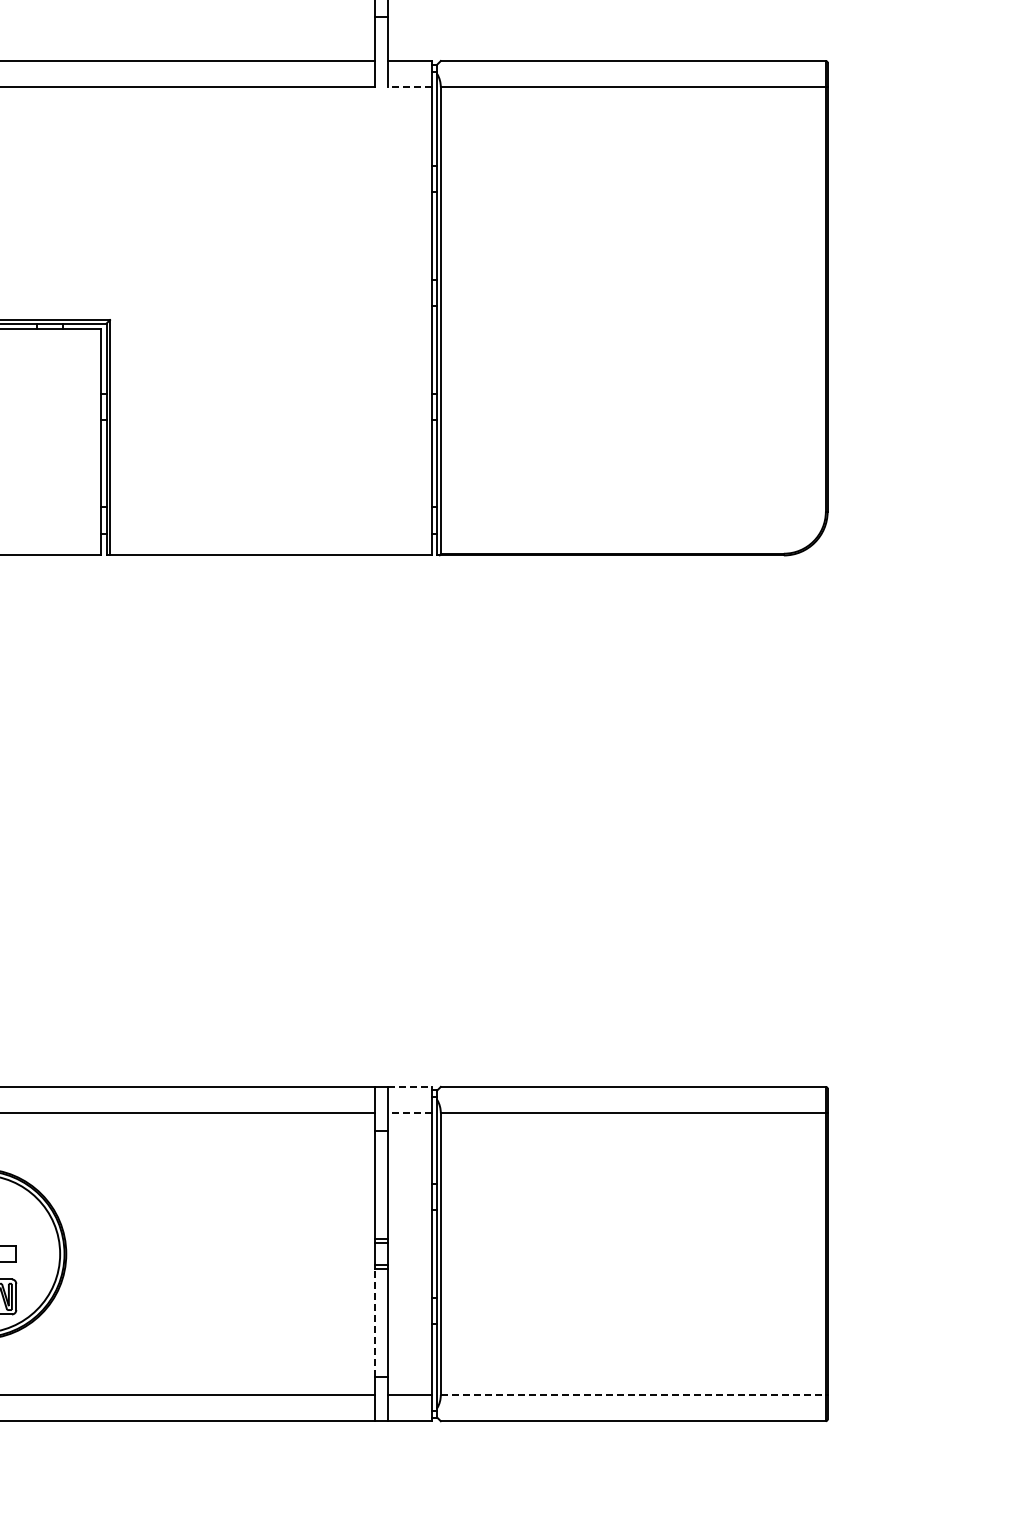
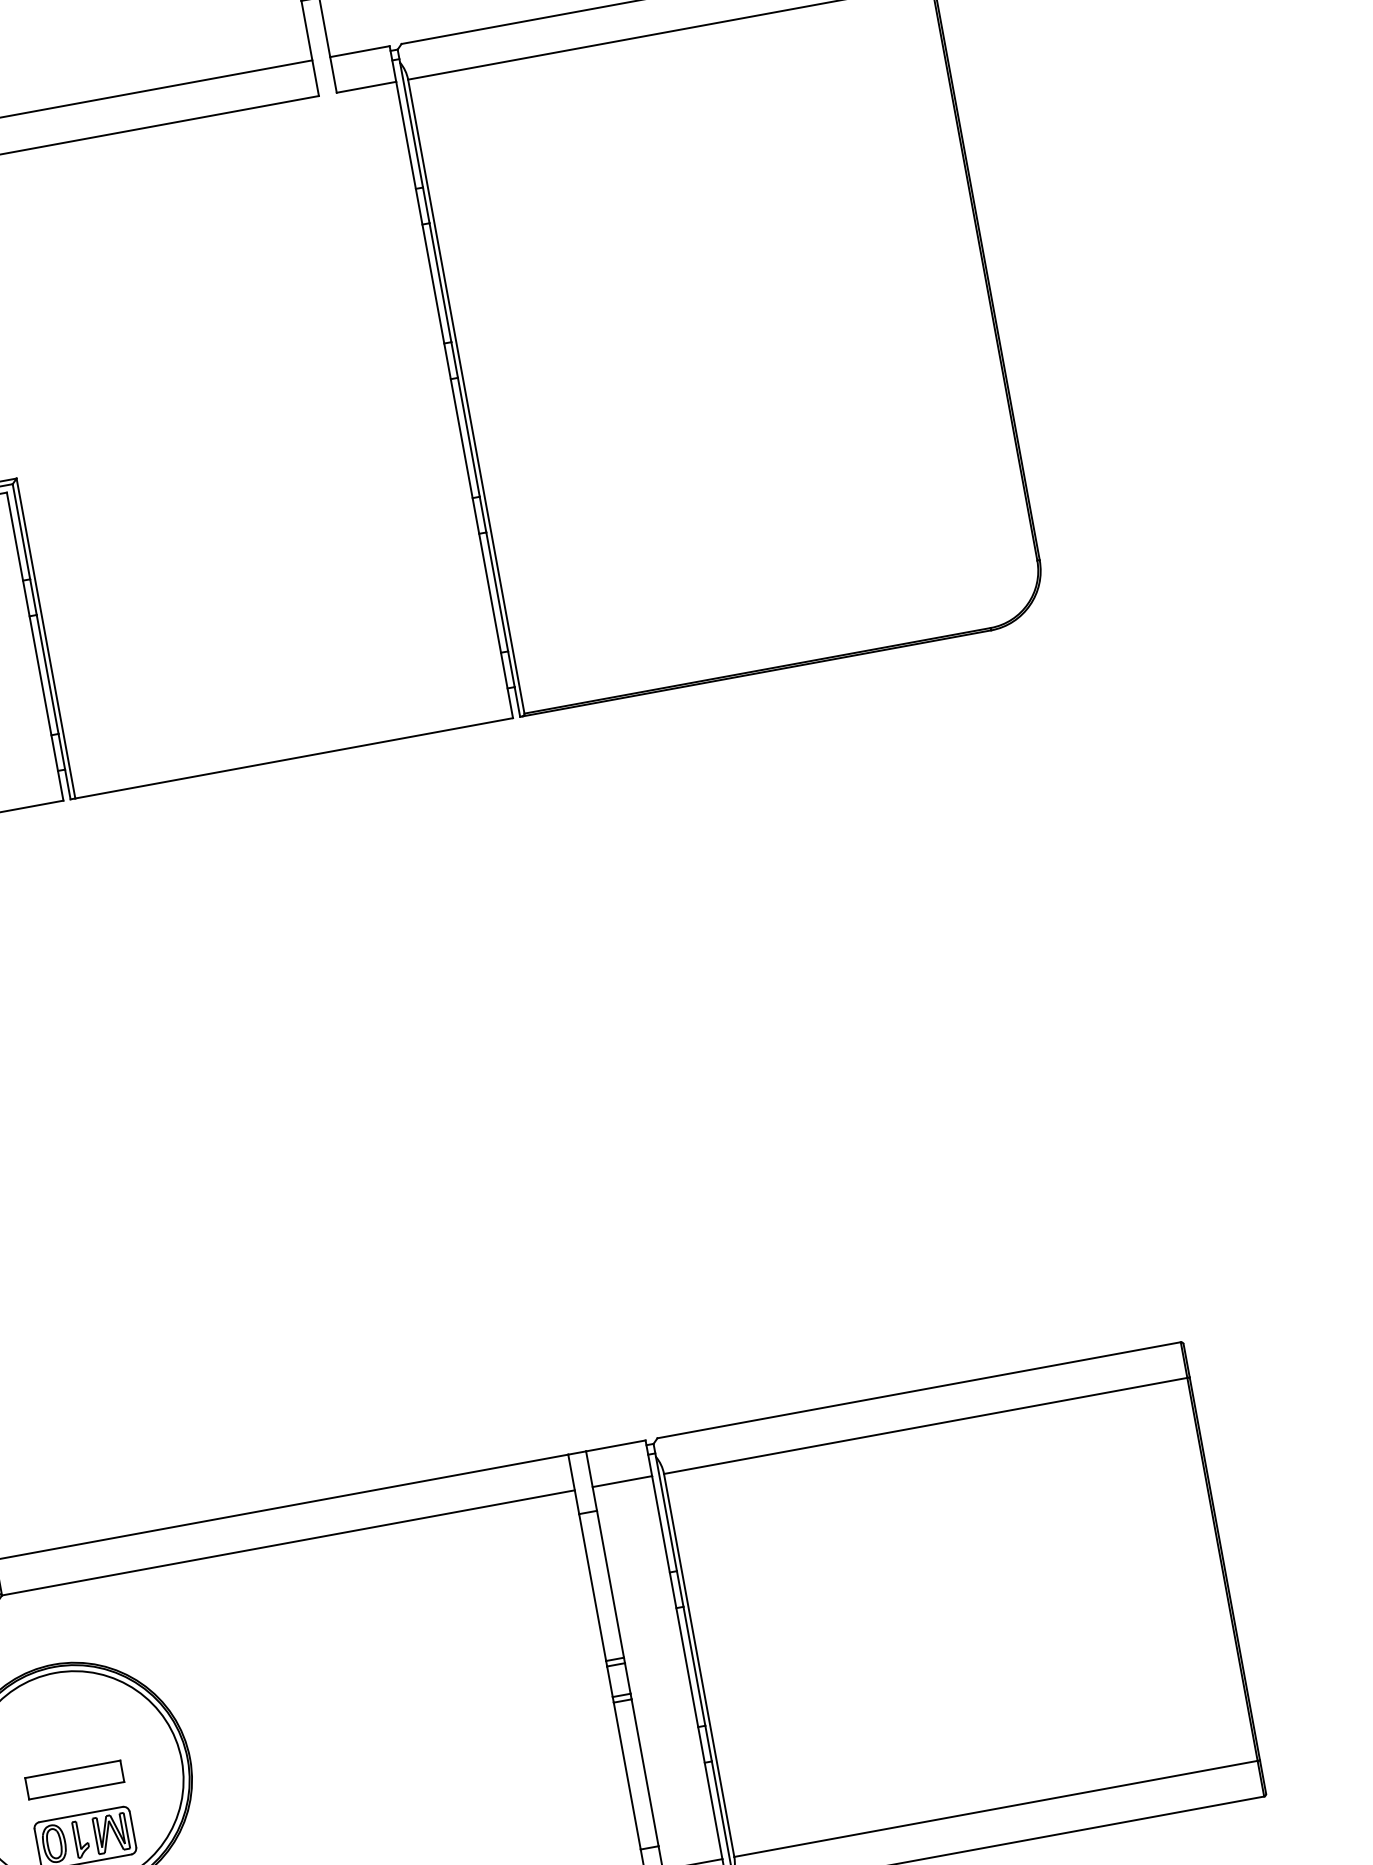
line: (410, 87) -> (366, 87), dashed -> solid
line: (410, 1086) -> (616, 1445), dashed -> solid
line: (410, 1113) -> (622, 1481), dashed -> solid
line: (375, 1322) -> (627, 1774), dashed -> solid
line: (633, 1394) -> (996, 1808), dashed -> solid

